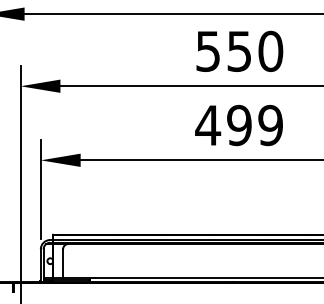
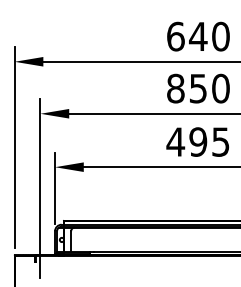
text: (207, 51) -> (175, 88), 550 -> 850
text: (270, 124) -> (220, 141), 499 -> 495

